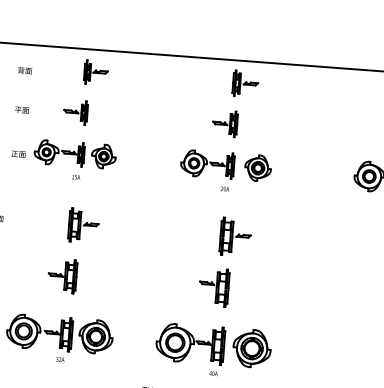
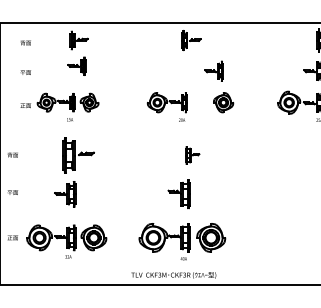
part: (75, 111) -> (76, 65), moved
part: (223, 122) -> (213, 70), moved
part: (258, 167) -> (223, 102), moved
part: (83, 225) -> (78, 155), size x1.4
part: (235, 237) -> (192, 155), size x0.6

